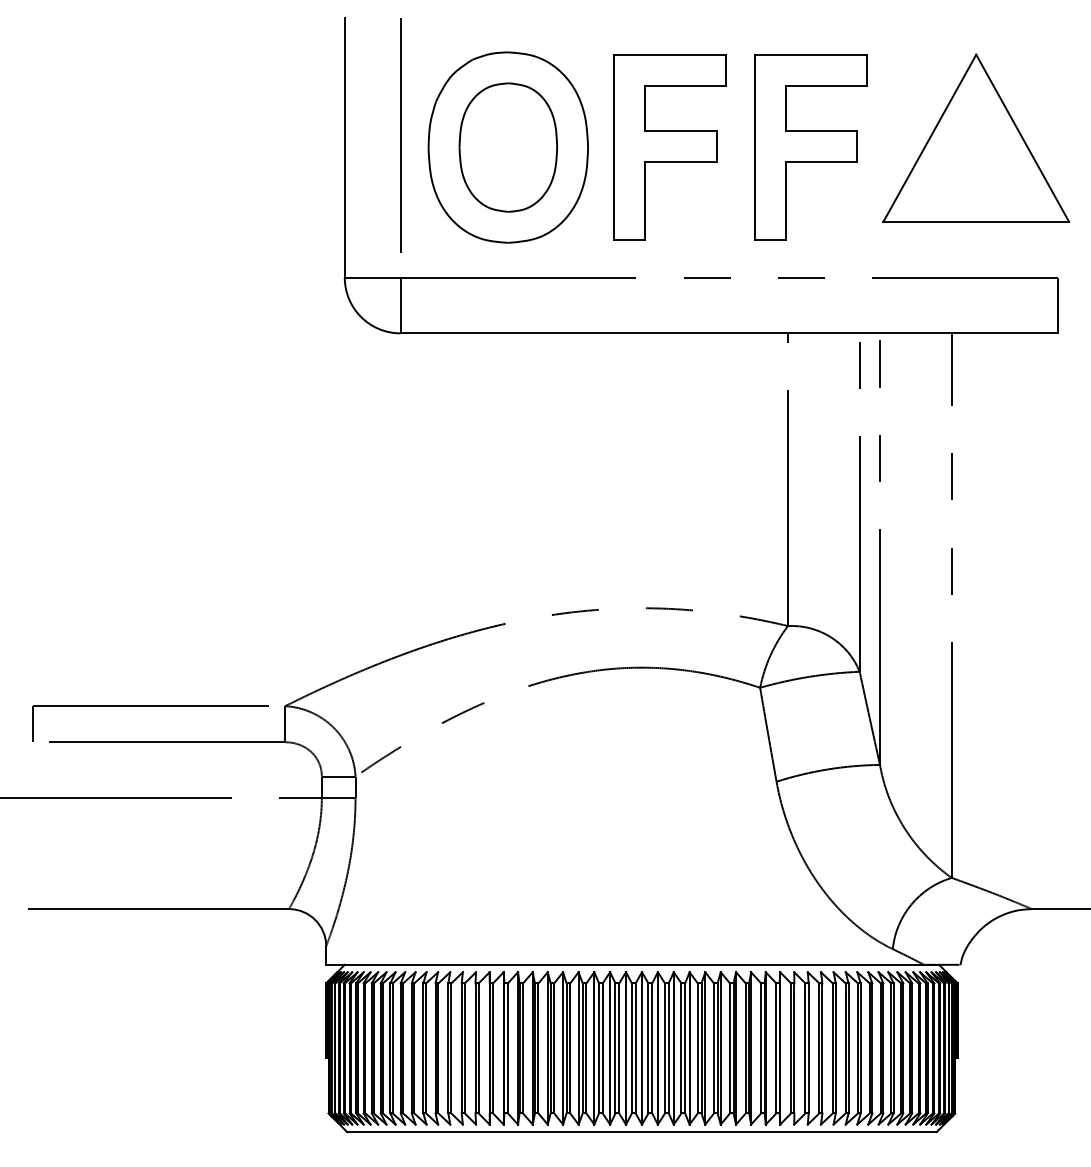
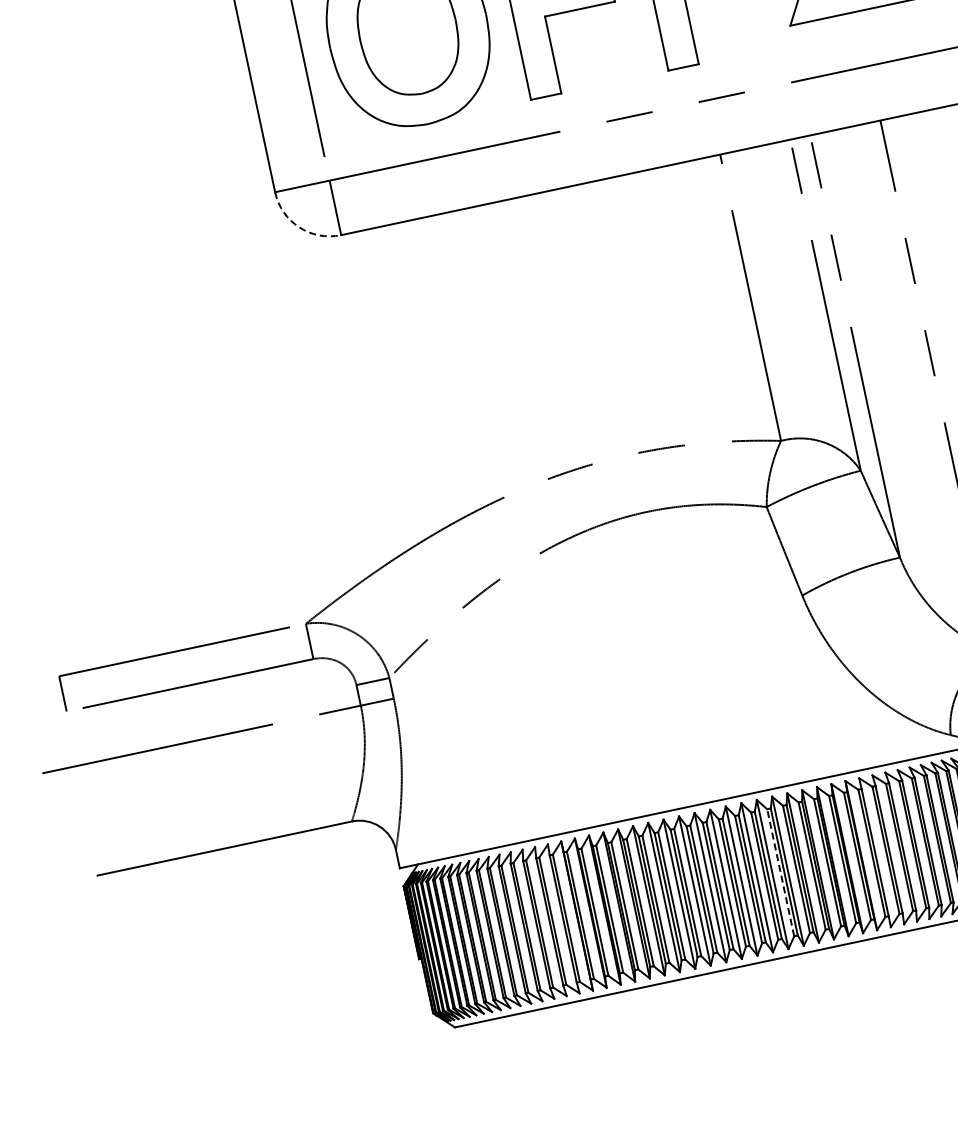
arc: (361, 317) -> (299, 227), solid -> dashed
line: (697, 1047) -> (780, 871), solid -> dashed

